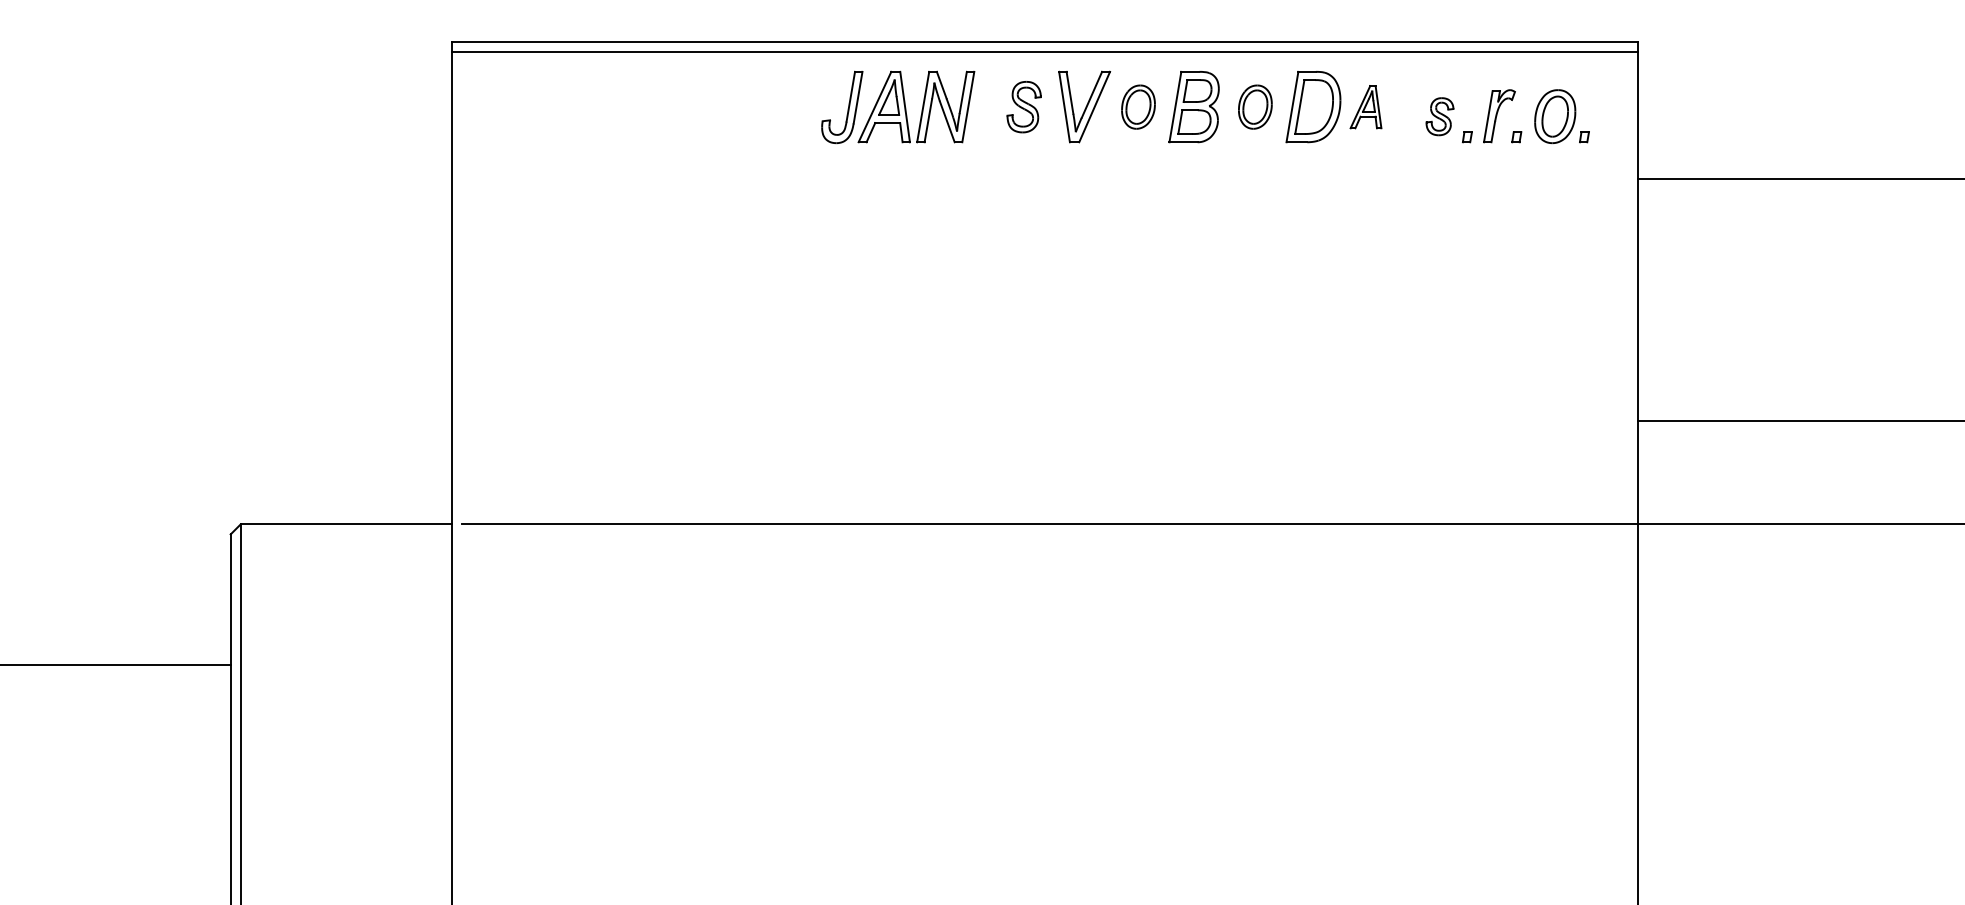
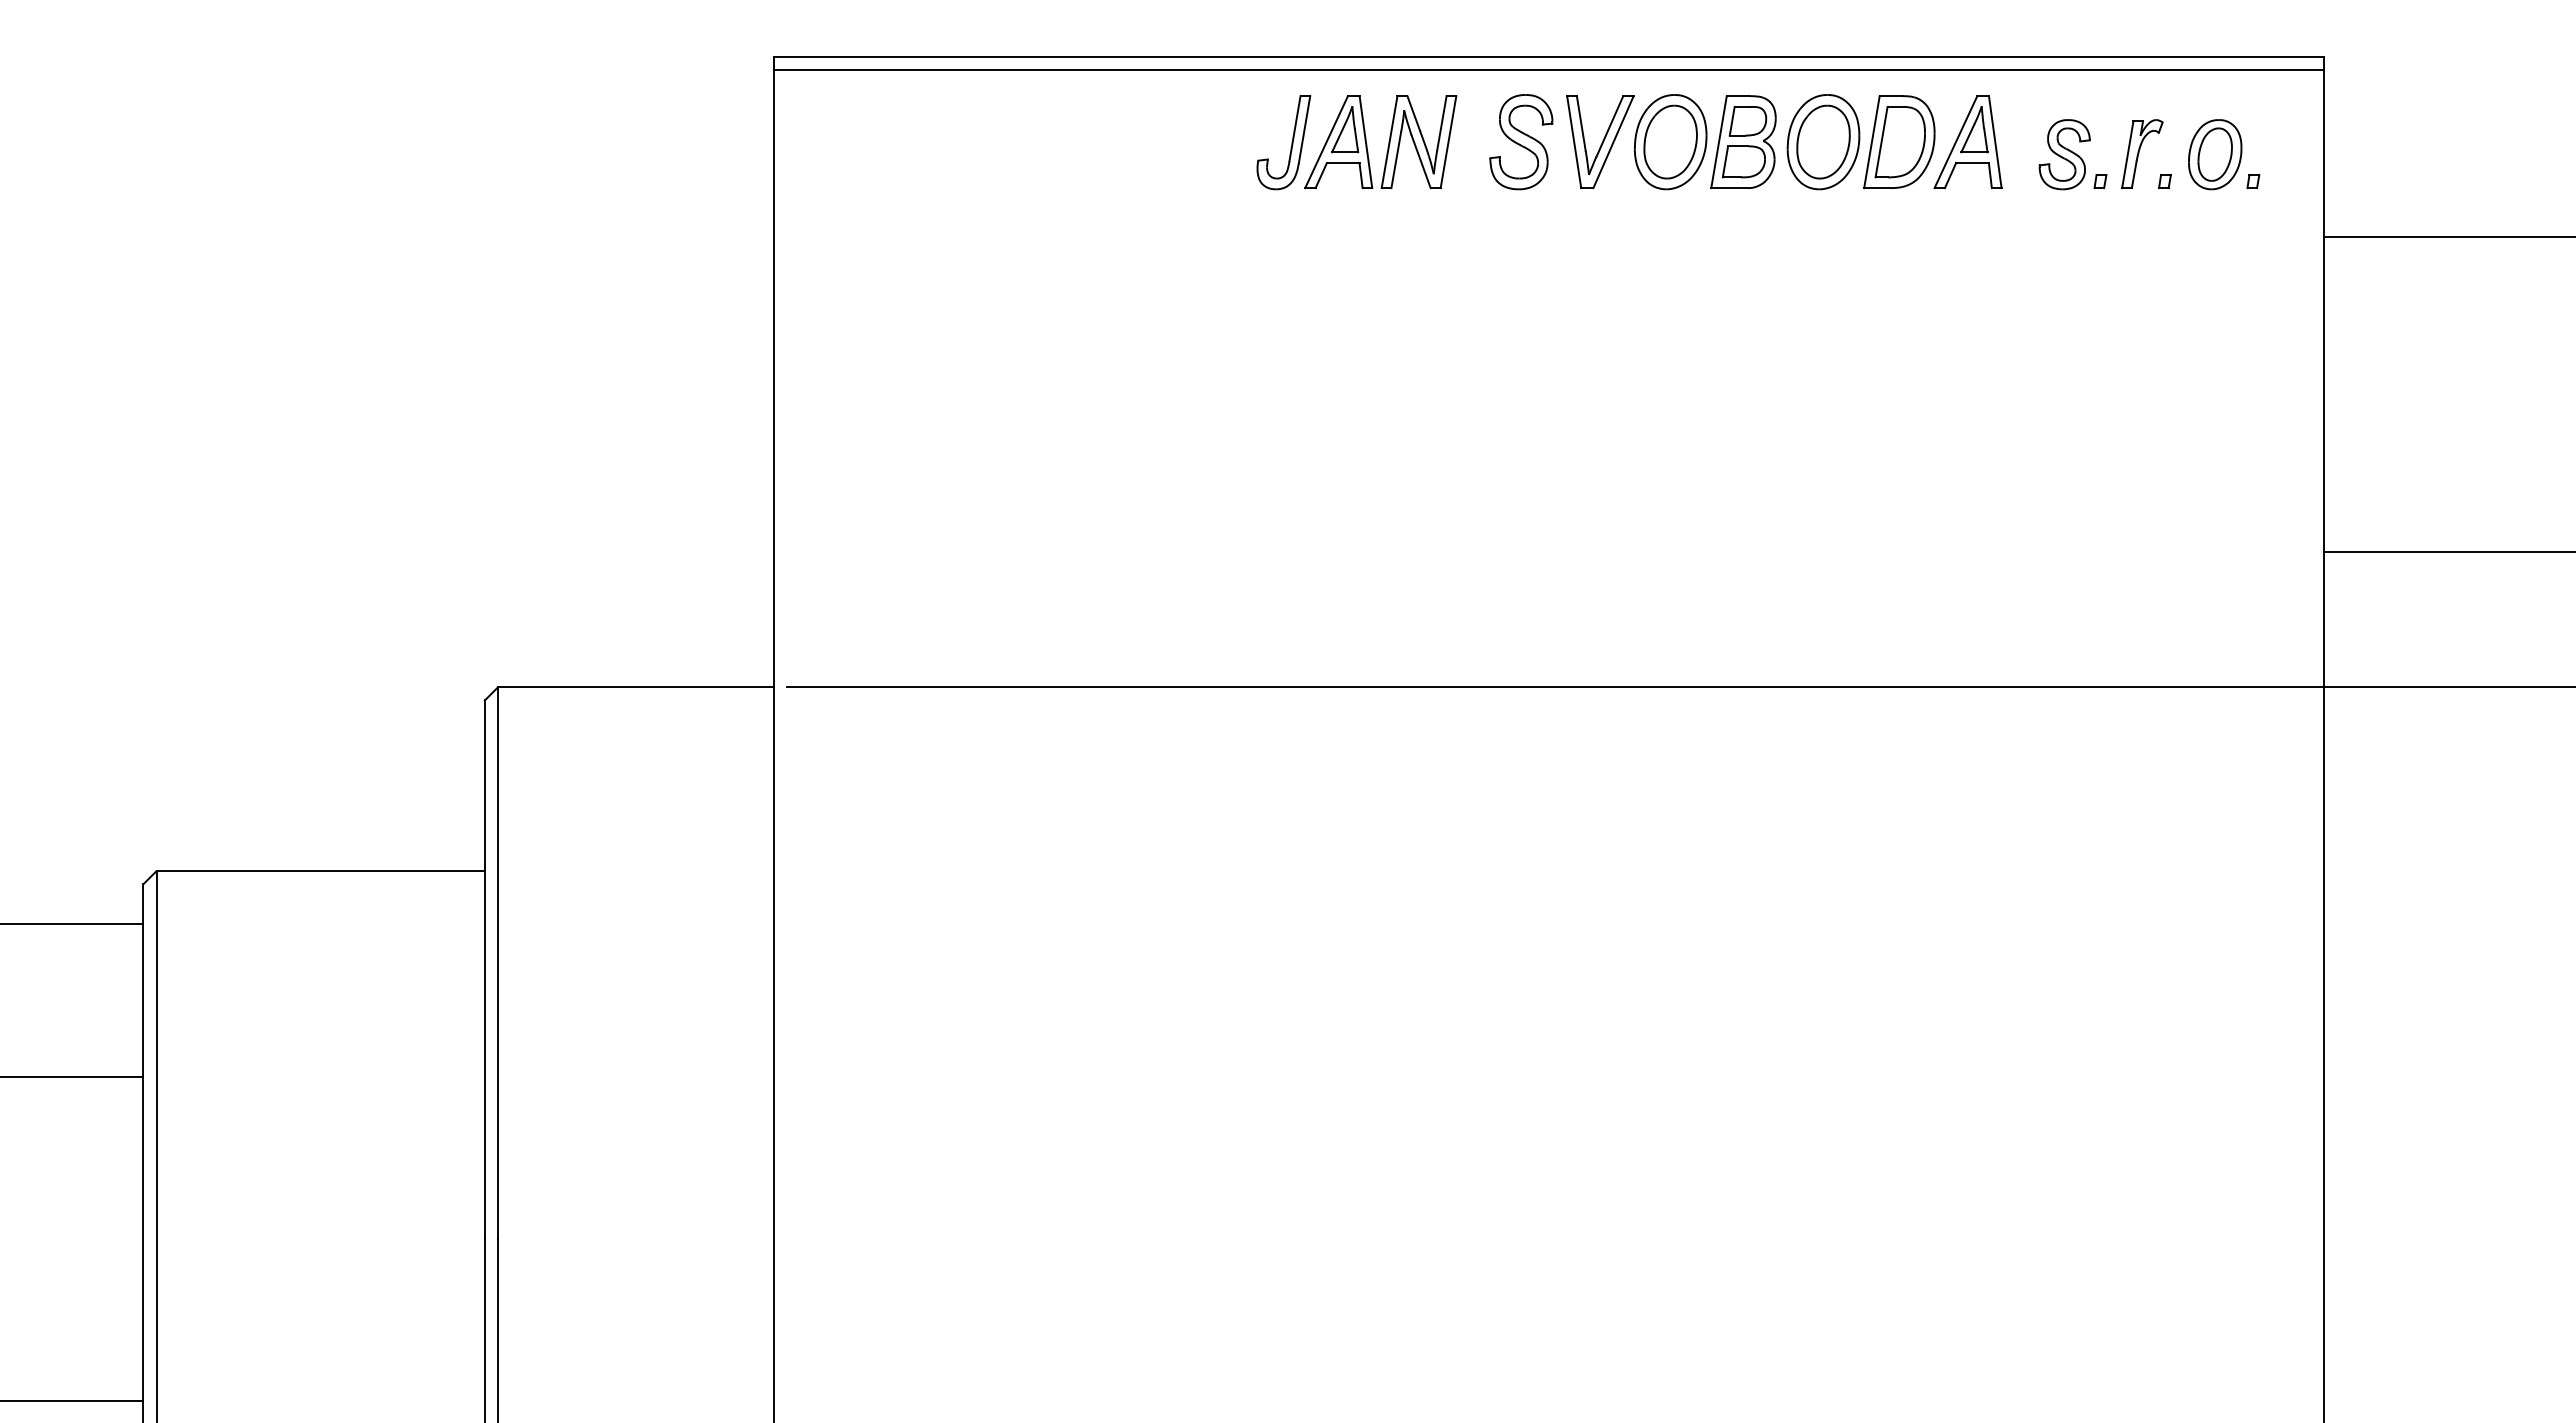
part: (1024, 107) -> (1521, 142), size x1.43
part: (1138, 107) -> (1670, 142), size x1.67
part: (1255, 107) -> (1823, 142), size x1.67
part: (1365, 107) -> (1967, 142), size x1.67
part: (1439, 116) -> (2064, 154), size x1.43

